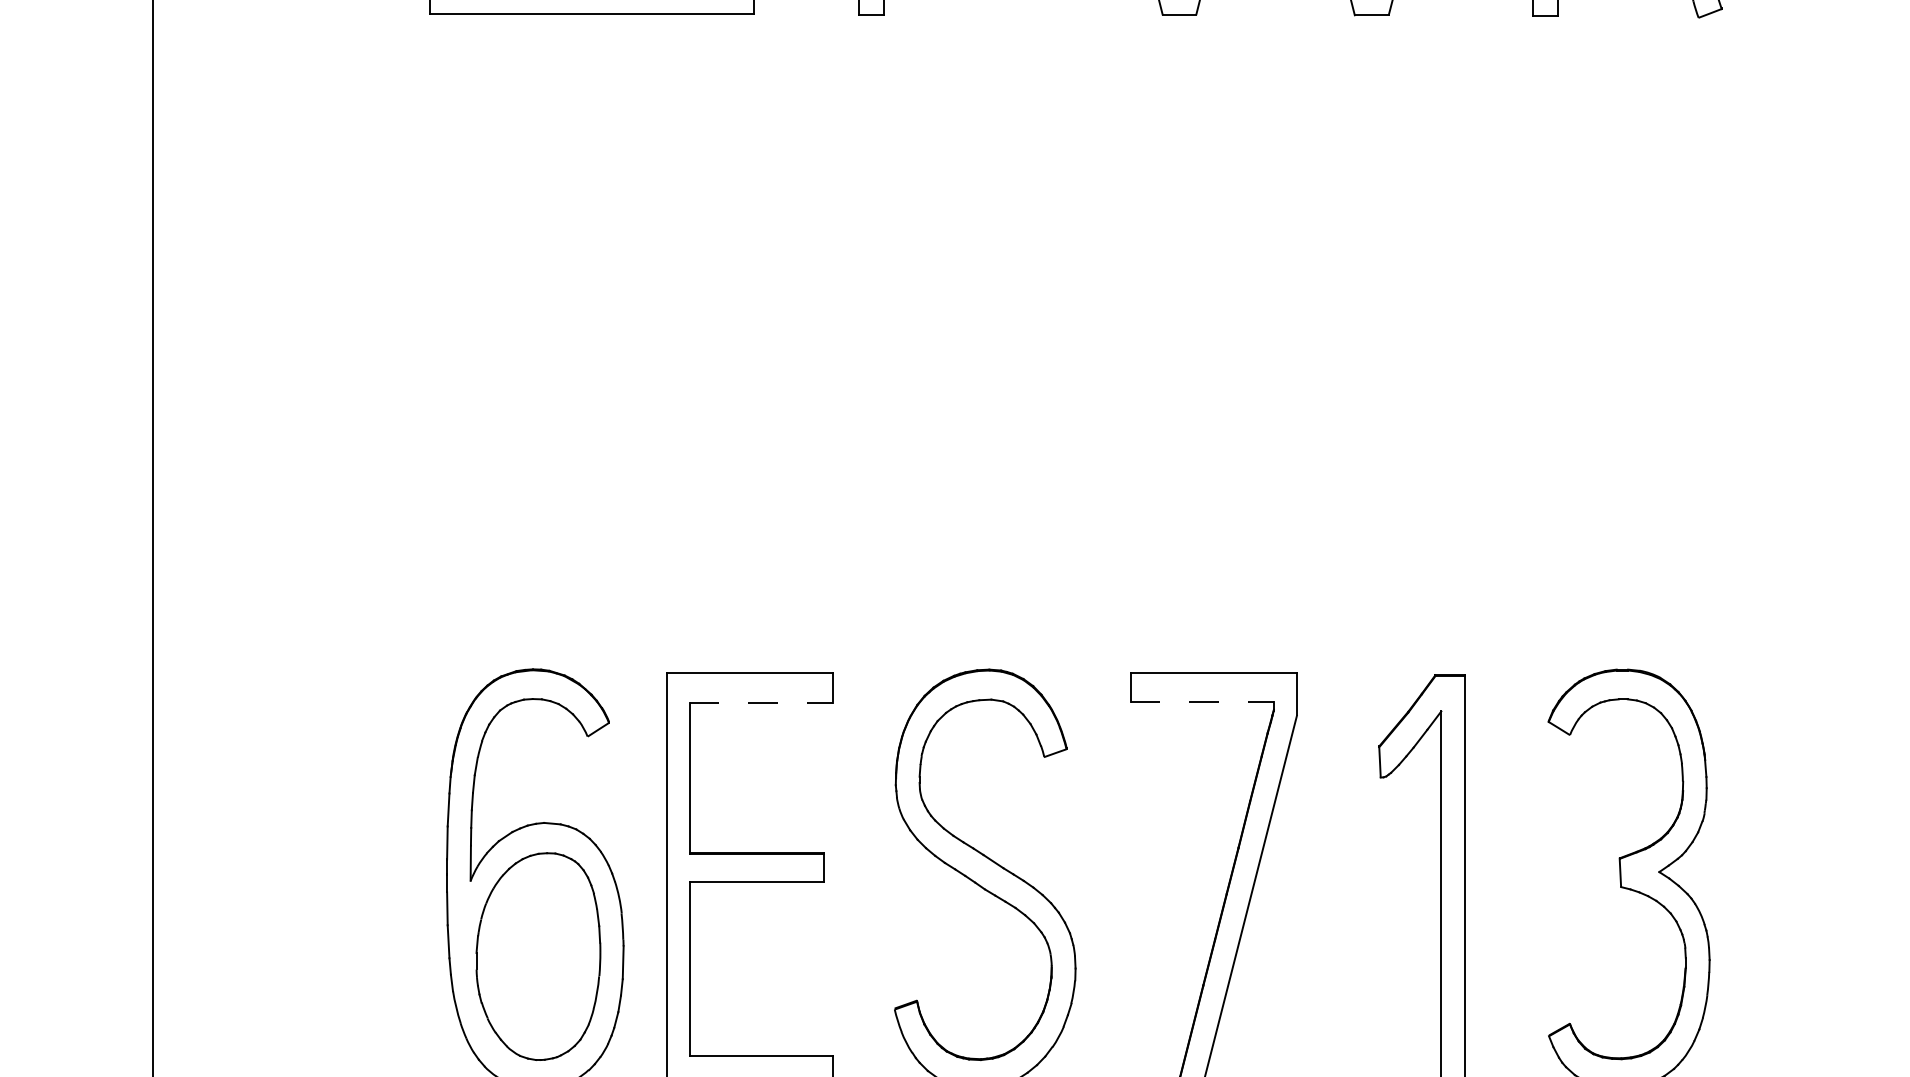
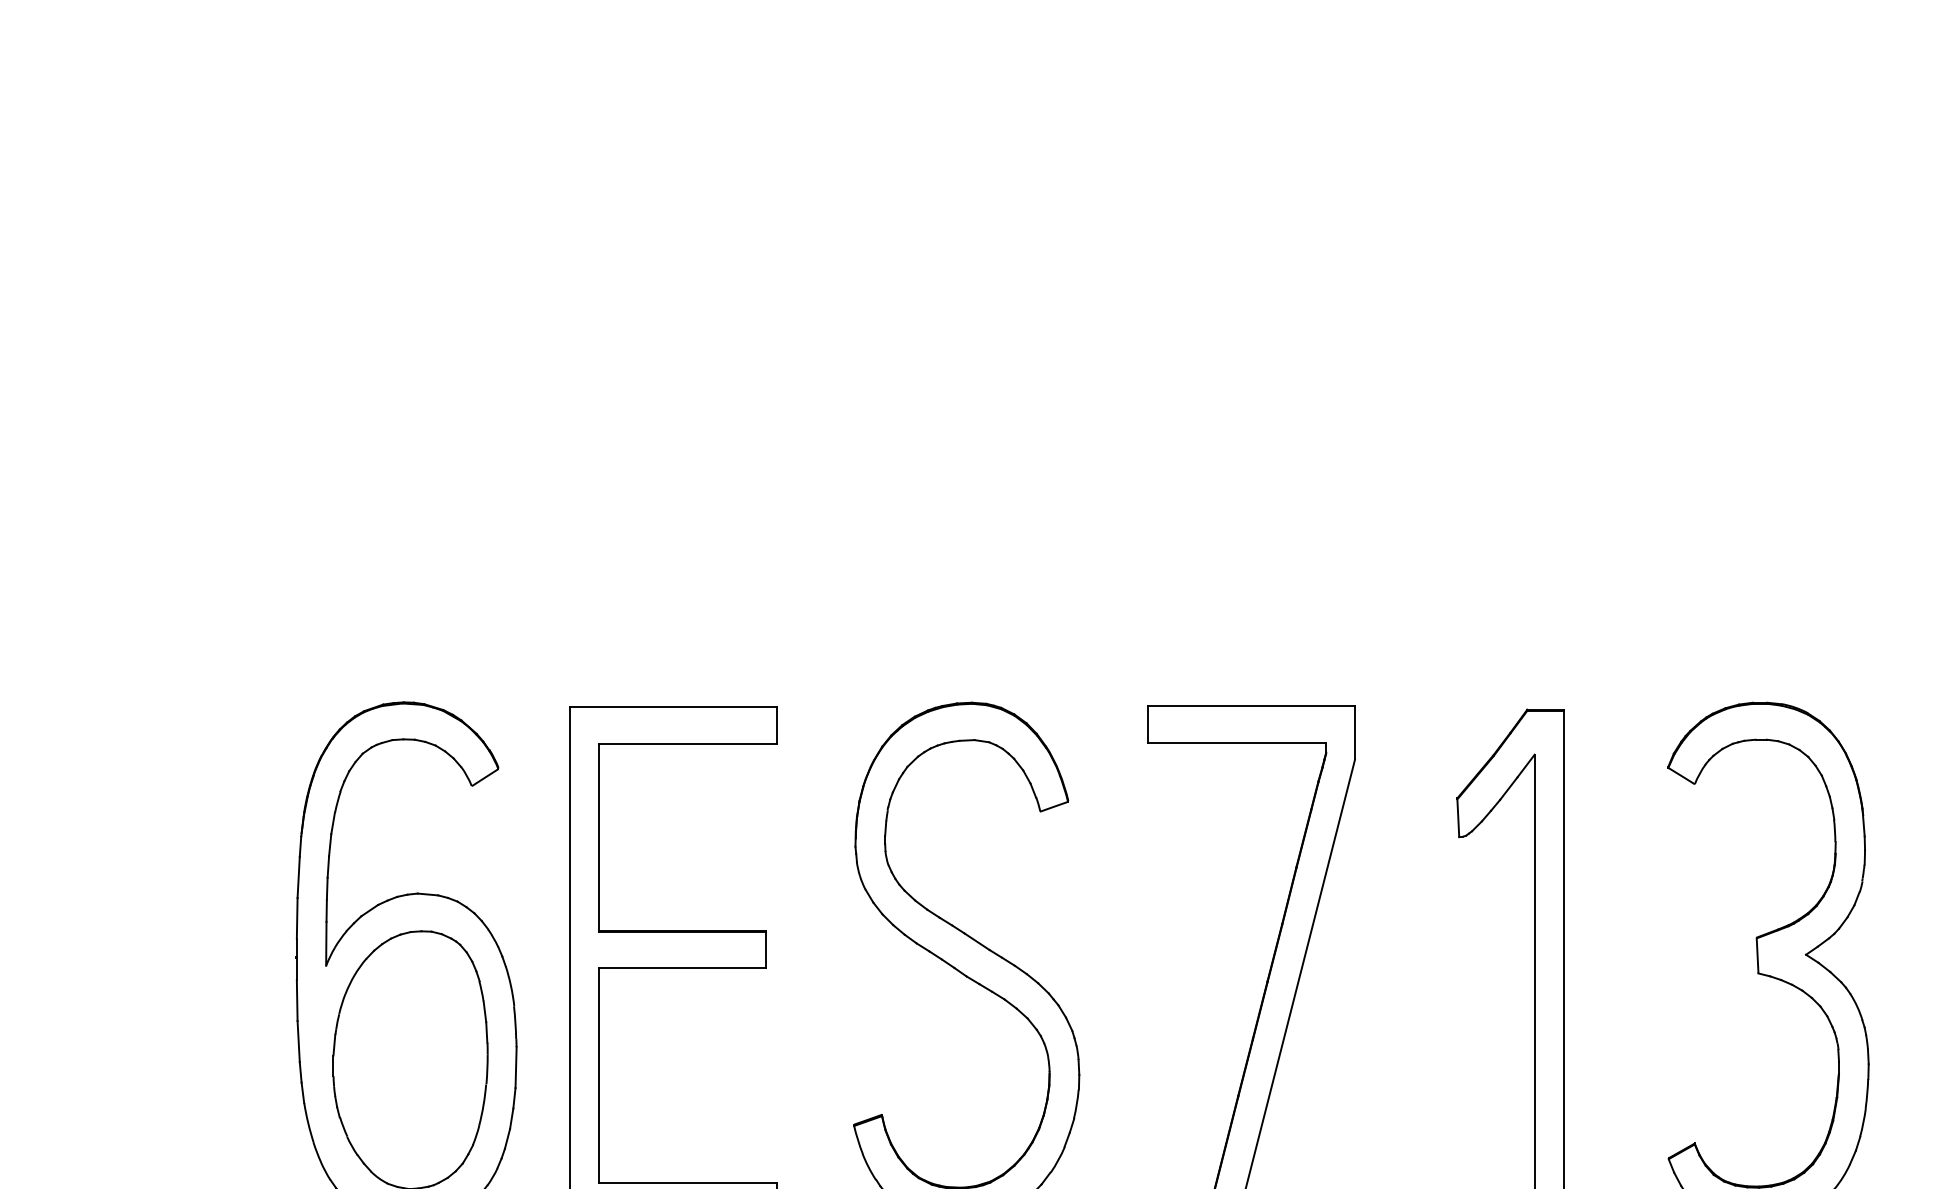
line: (761, 702) -> (688, 743), dashed -> solid
line: (1202, 702) -> (1237, 743), dashed -> solid

